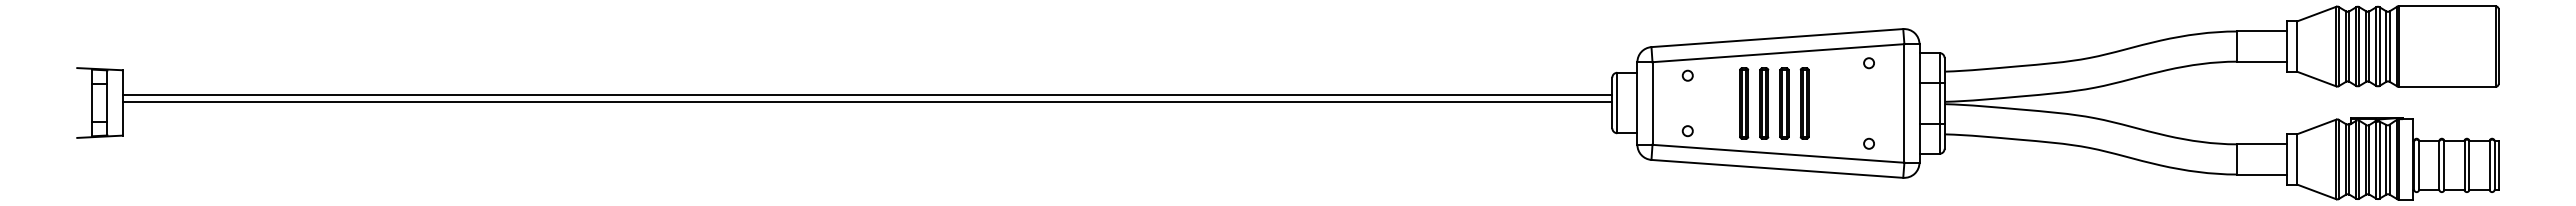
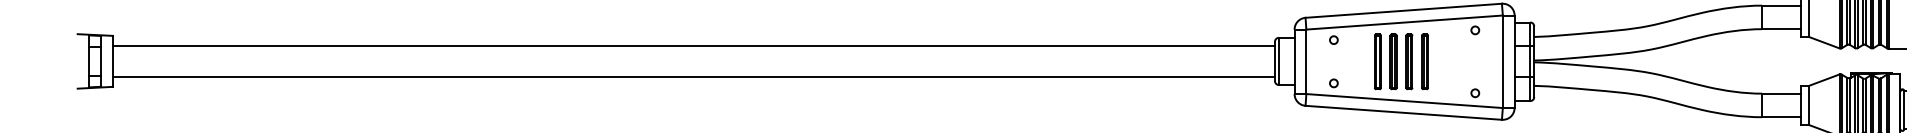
line: (867, 95) -> (694, 77), moved
line: (867, 101) -> (694, 45), moved

